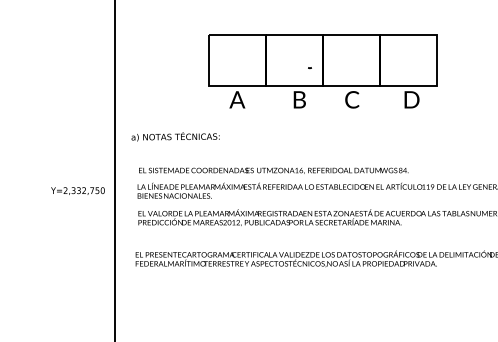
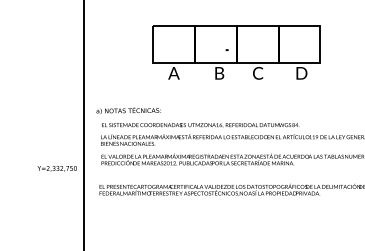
text: (175, 136) -> (128, 110), moved
text: (77, 190) -> (56, 168), moved

